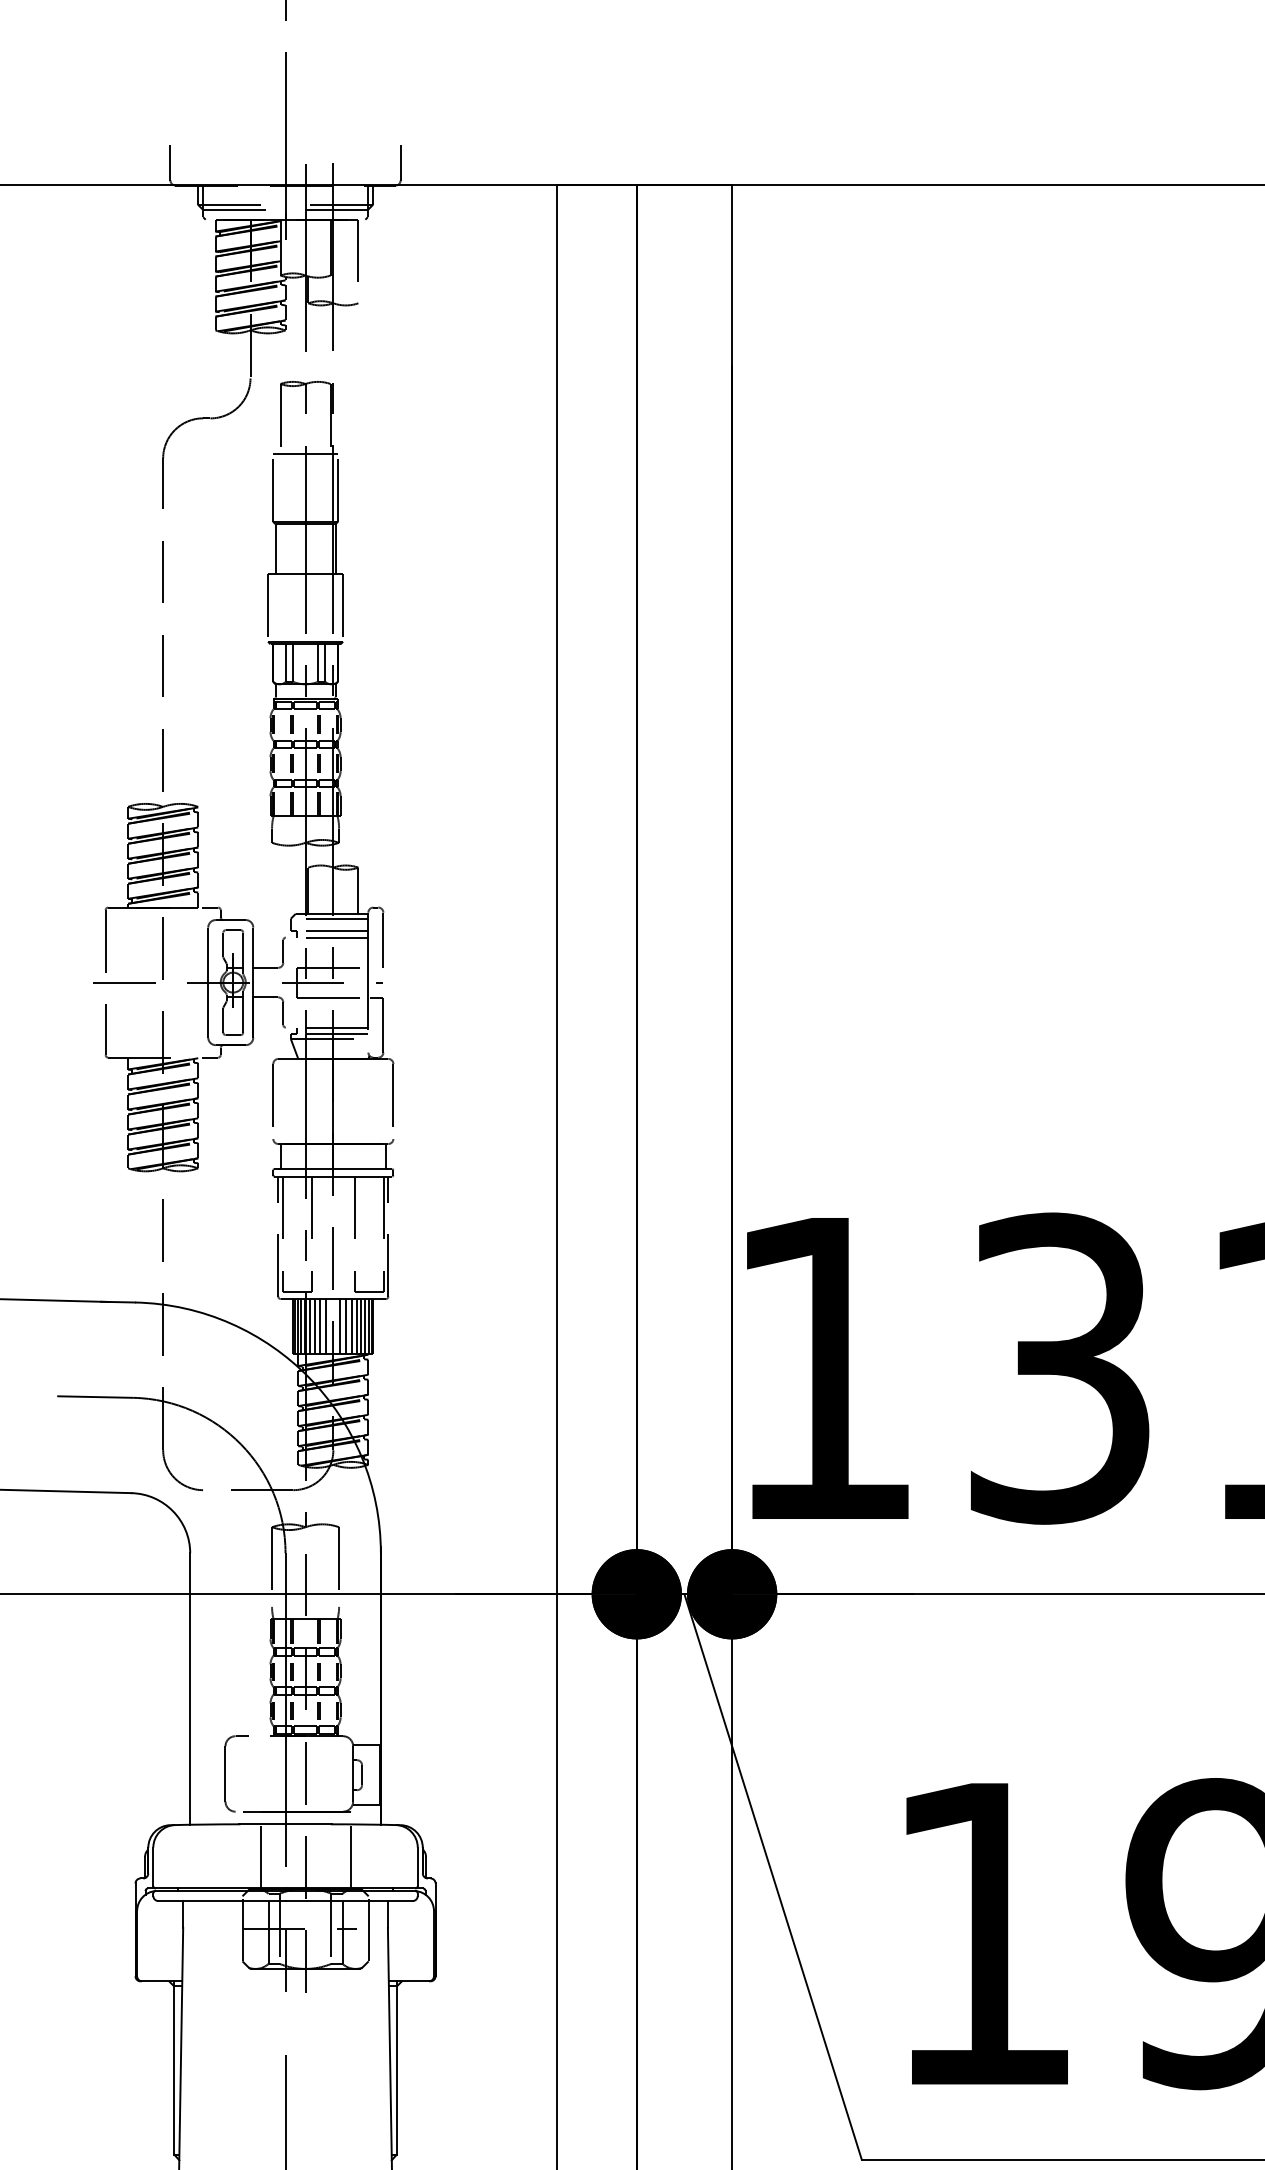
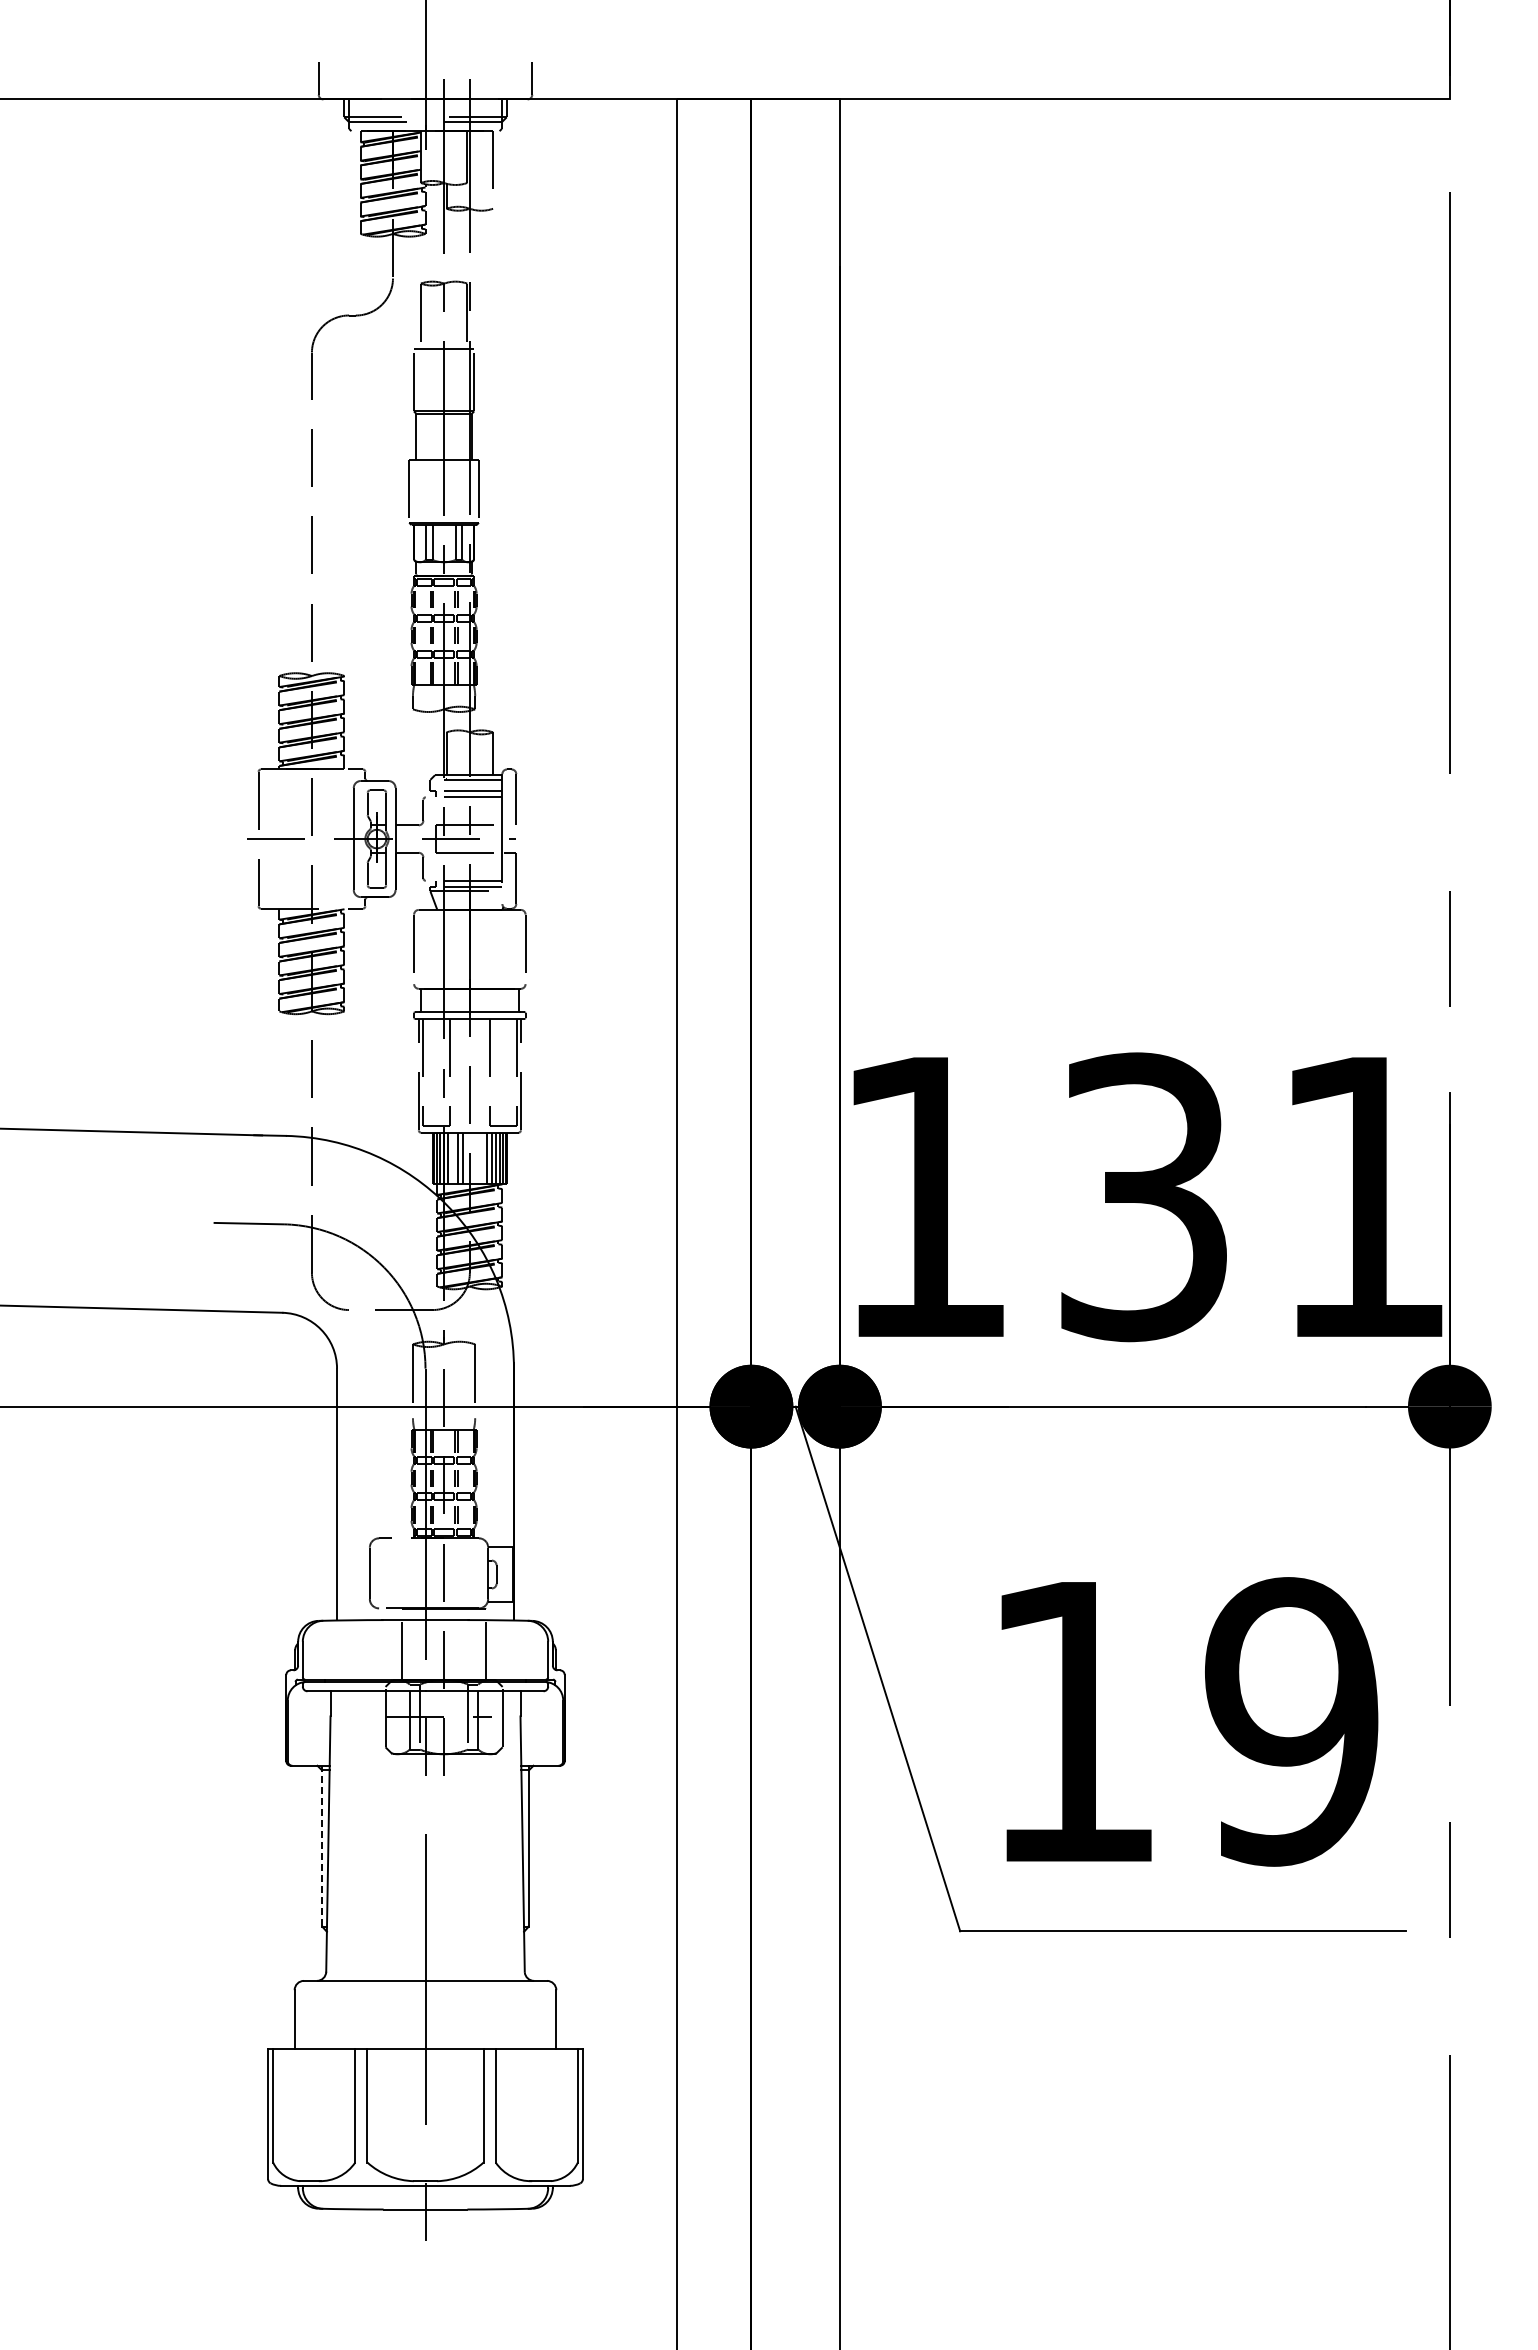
line: (314, 1325) -> (452, 1157), removed
line: (340, 1325) -> (476, 1157), removed
line: (345, 1325) -> (481, 1157), removed
line: (174, 2067) -> (322, 1845), solid -> dashed

